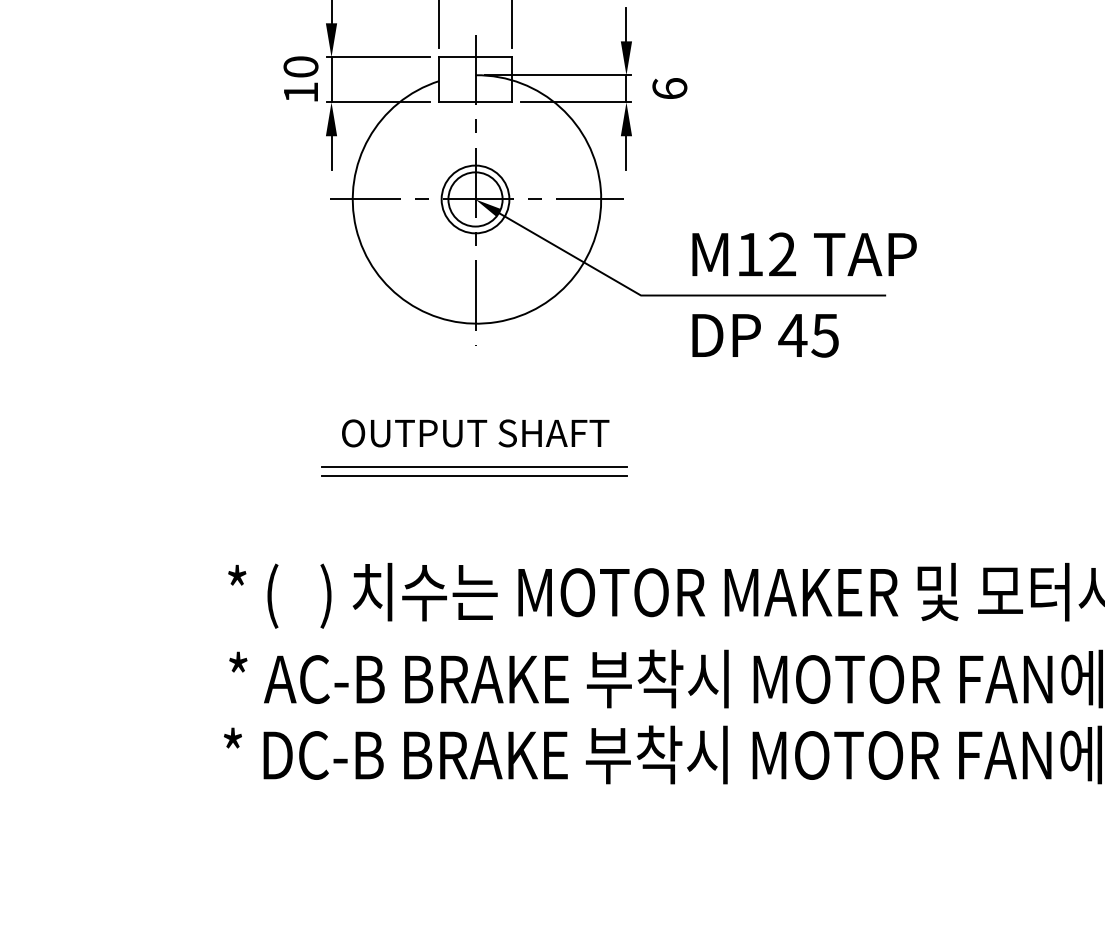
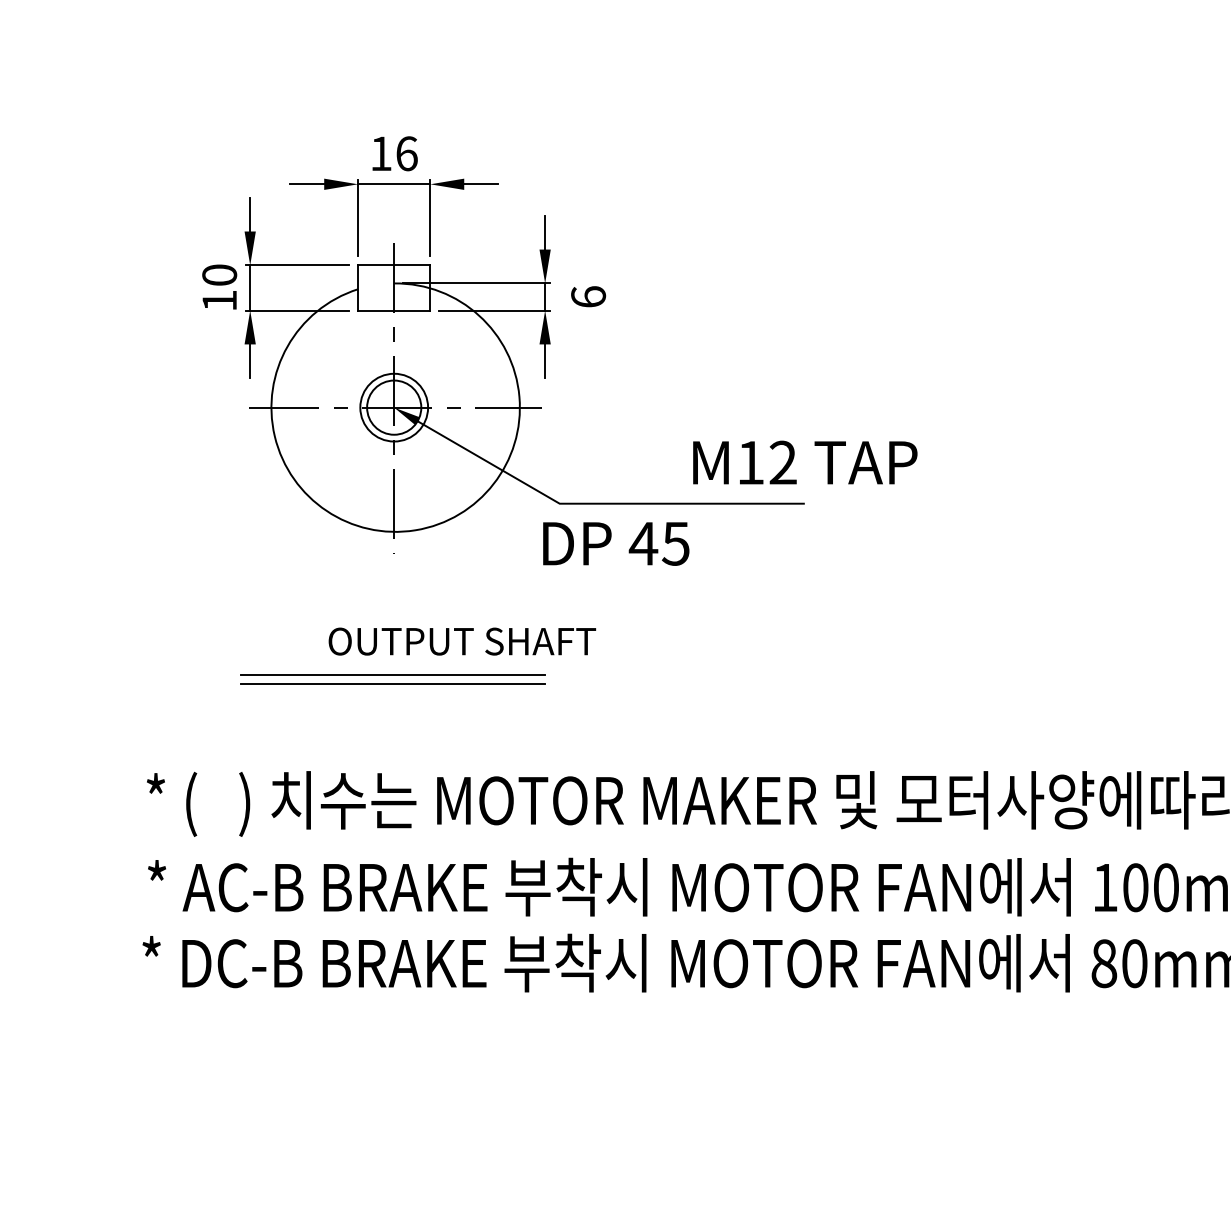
text: (804, 254) -> (805, 462), moved
text: (765, 335) -> (616, 543), moved
text: (475, 433) -> (462, 641), moved

